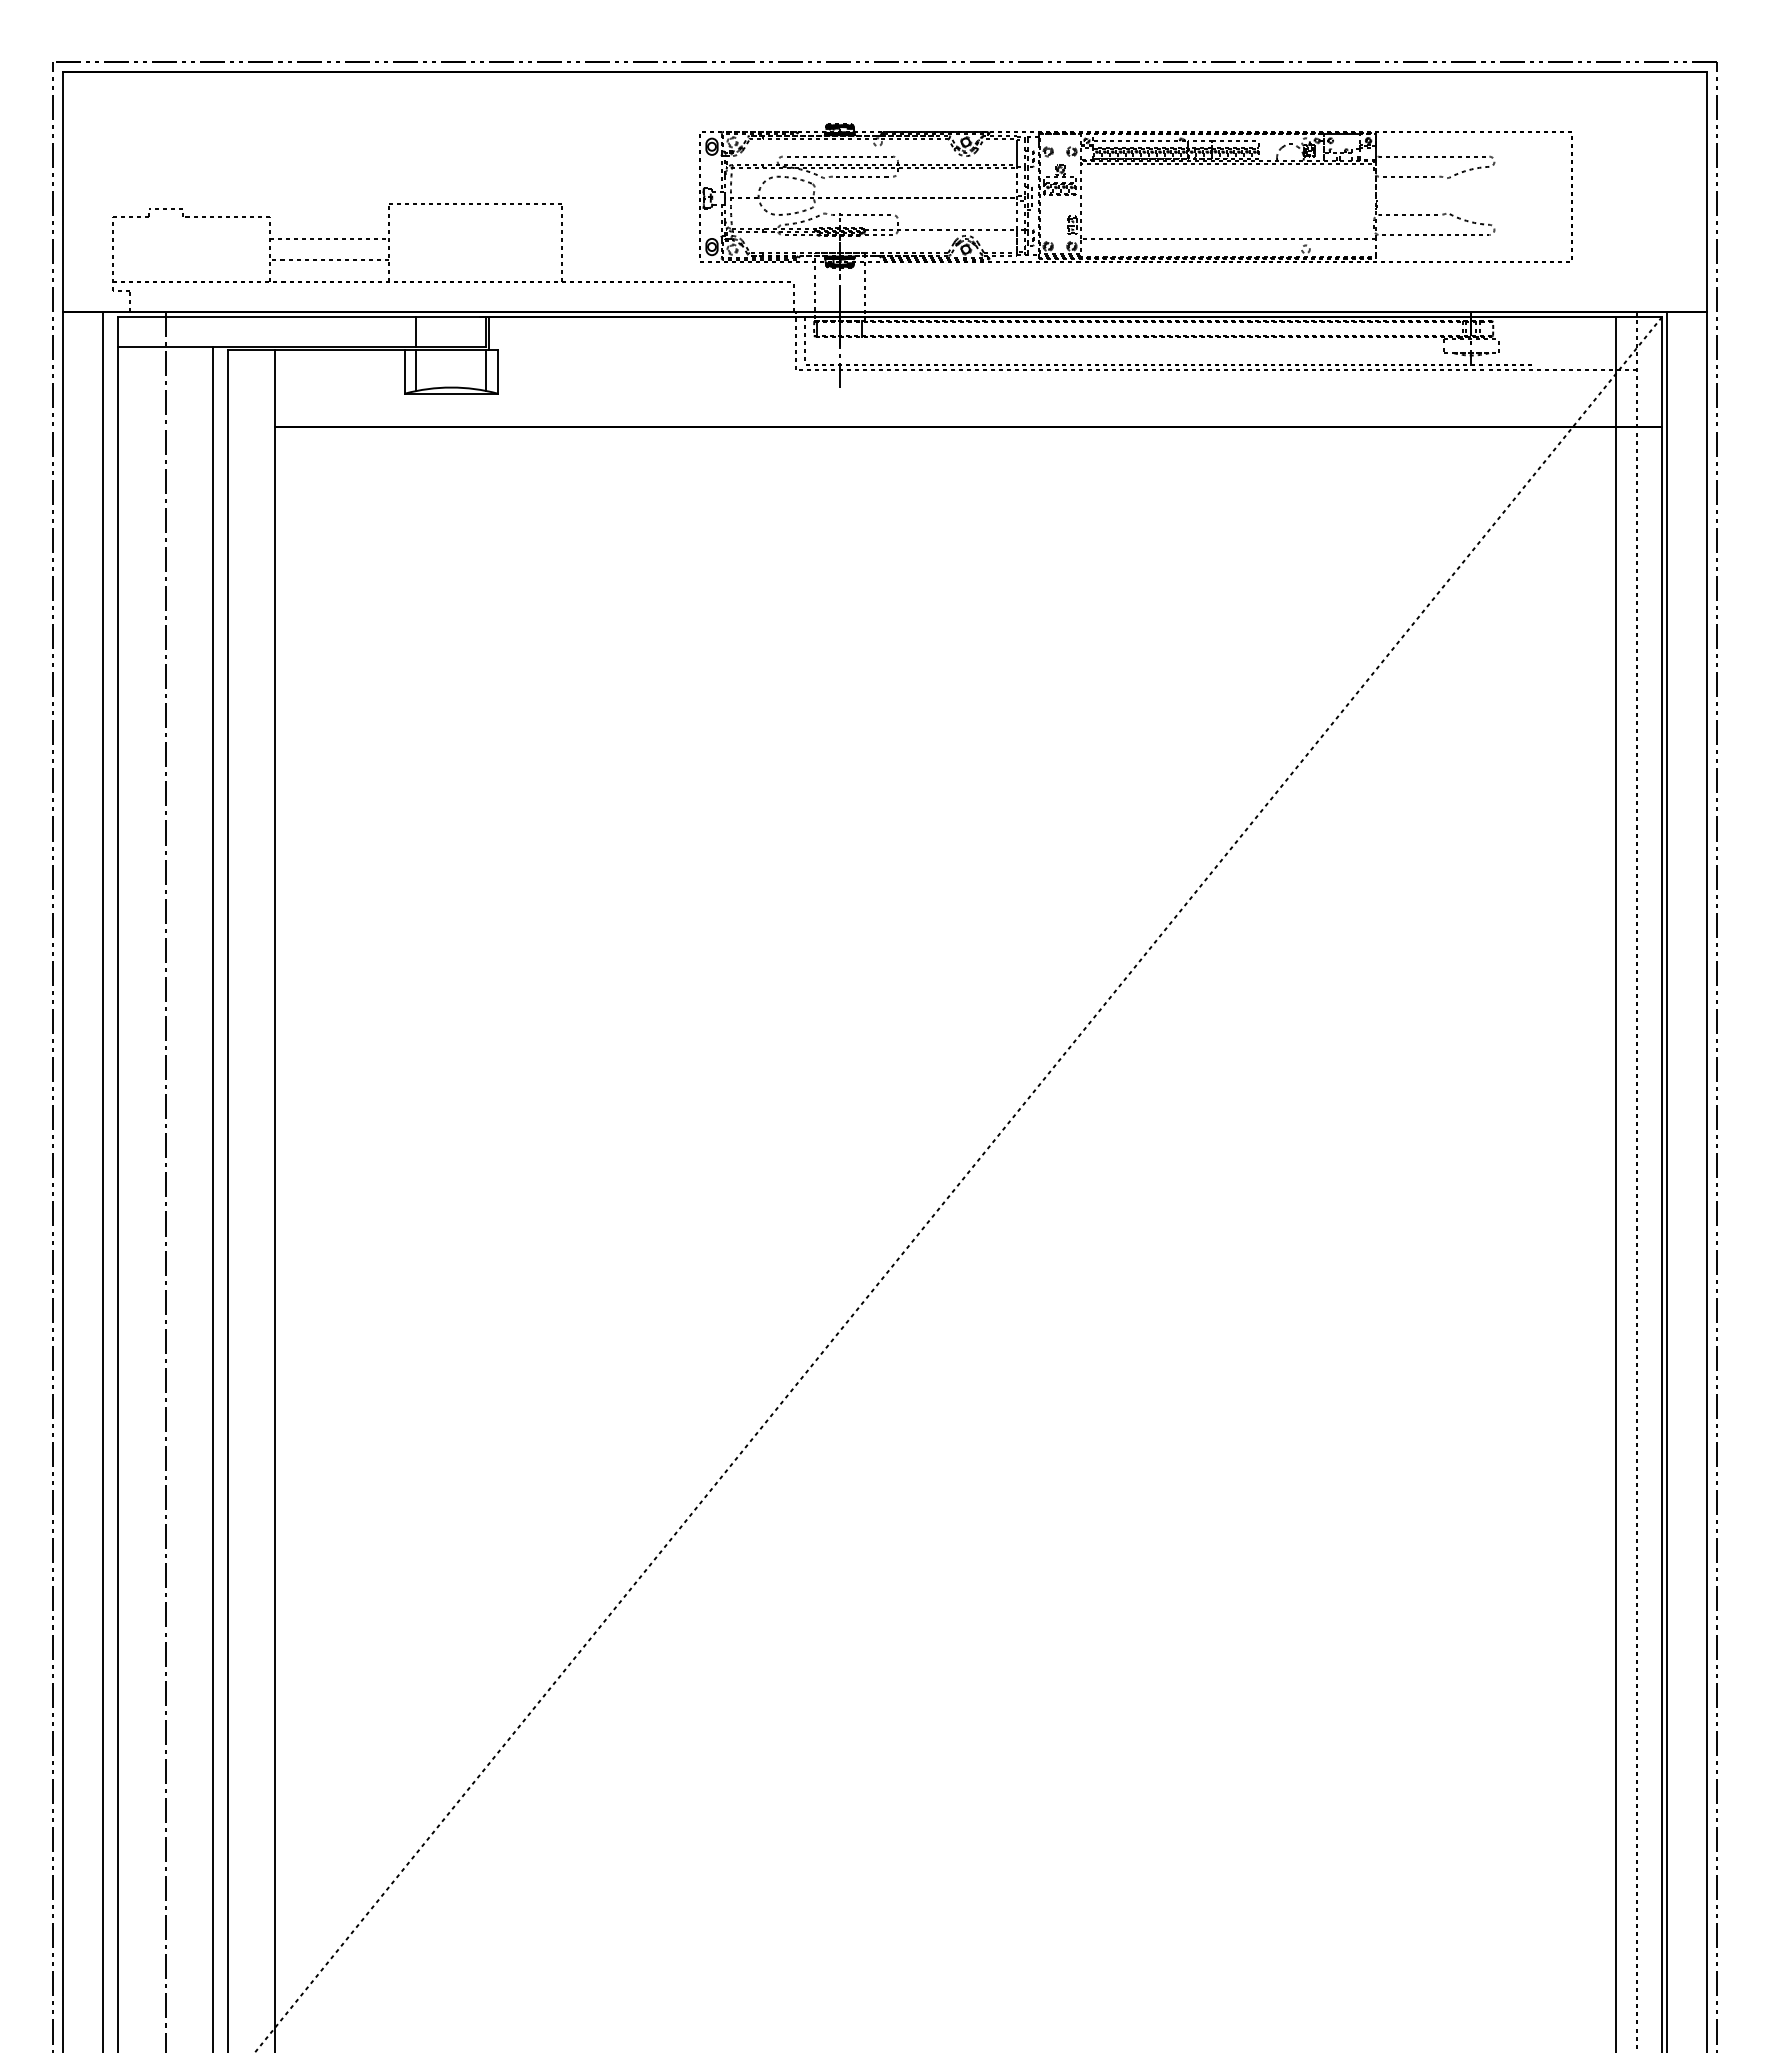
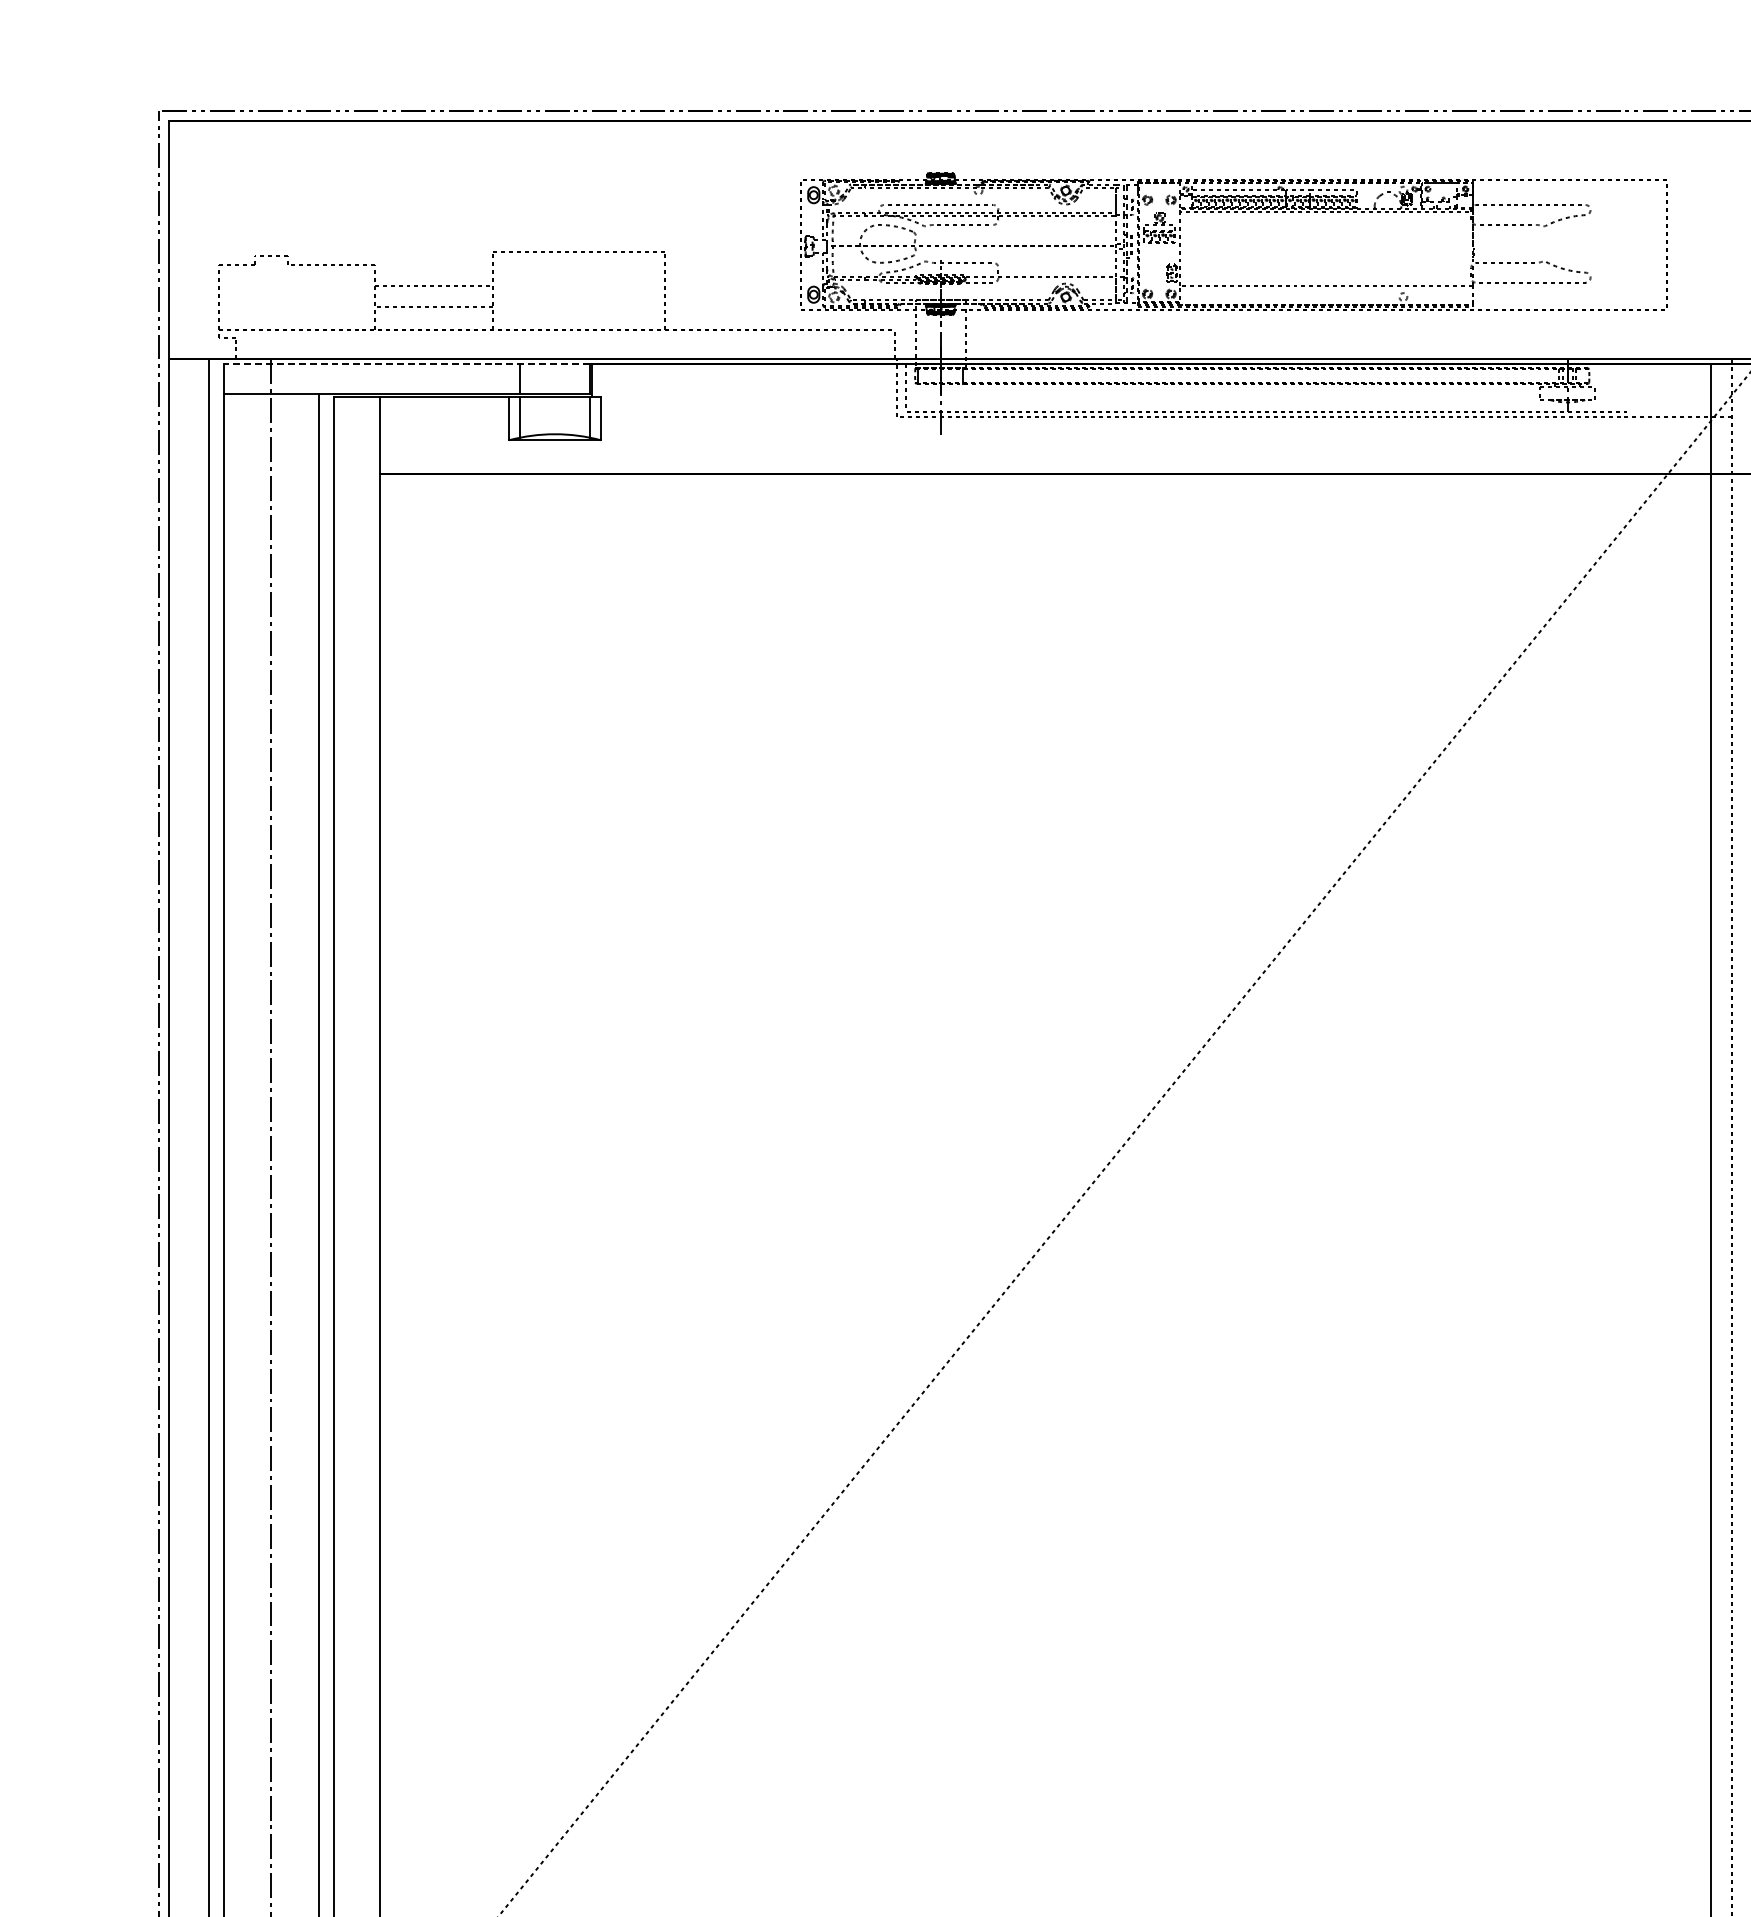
line: (301, 317) -> (406, 364), solid -> dashed

